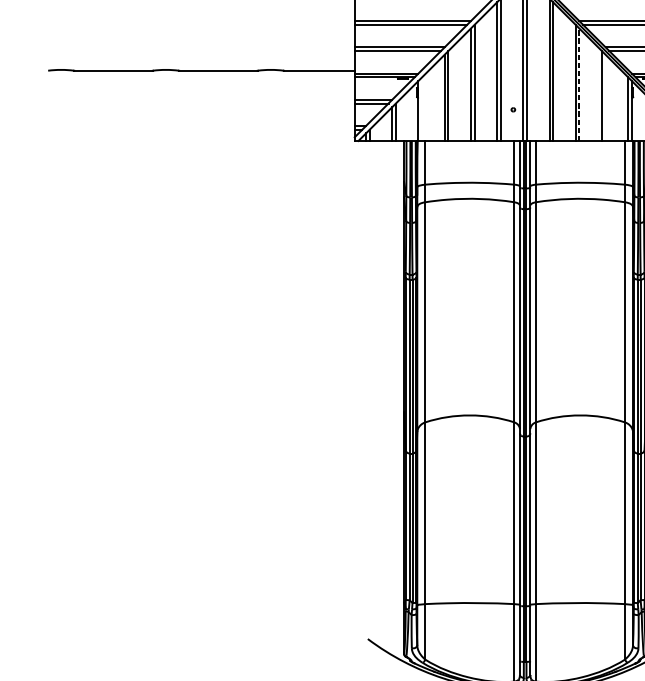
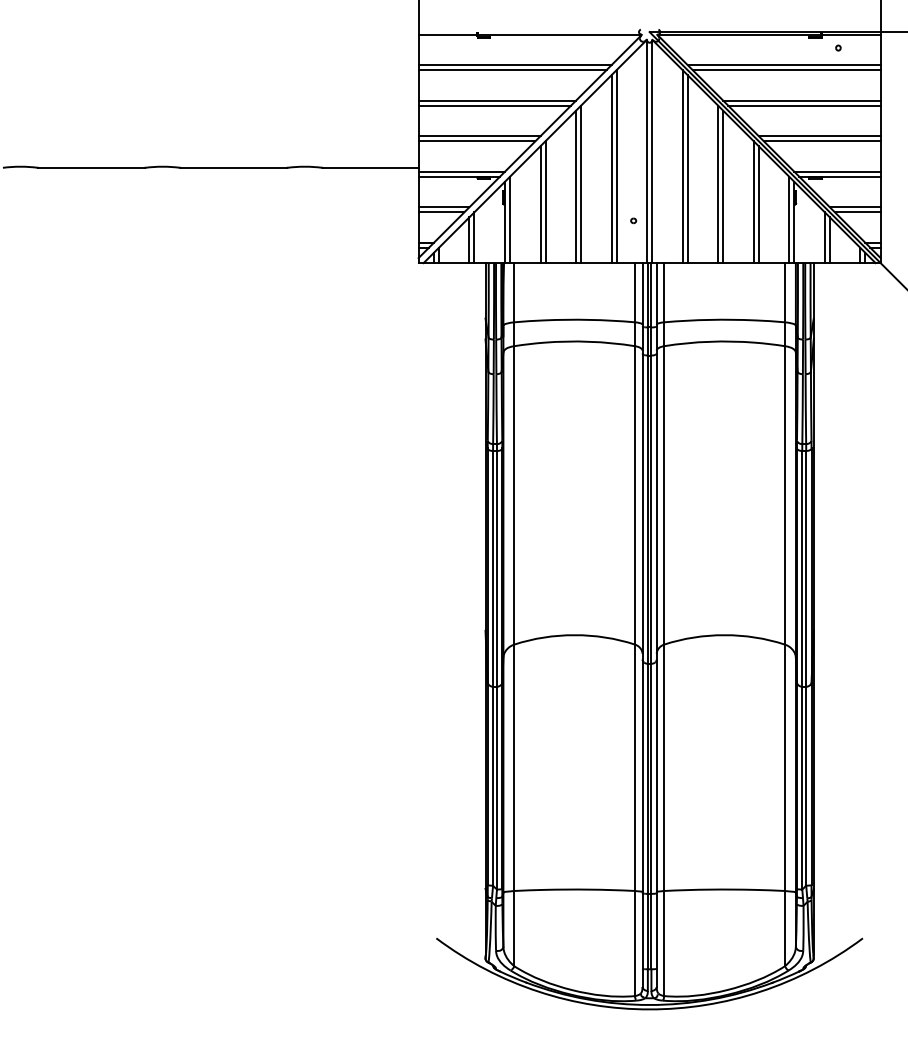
line: (579, 84) -> (723, 186), dashed -> solid
line: (605, 97) -> (758, 204), added
line: (421, 108) -> (509, 219), added

